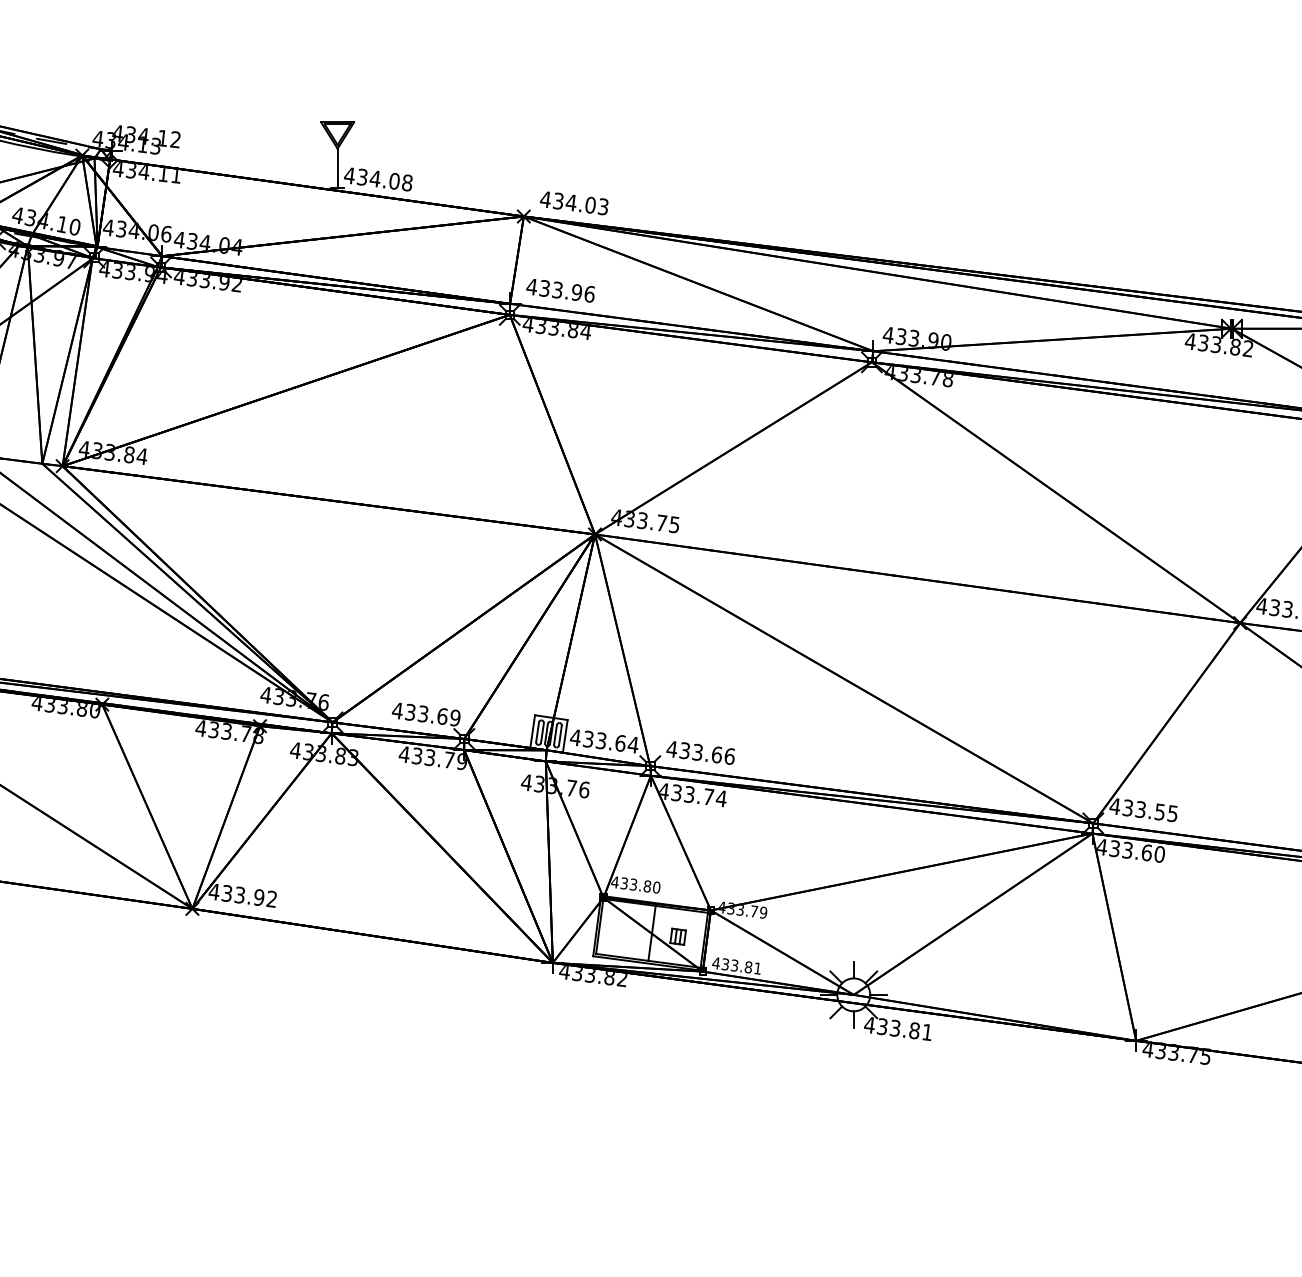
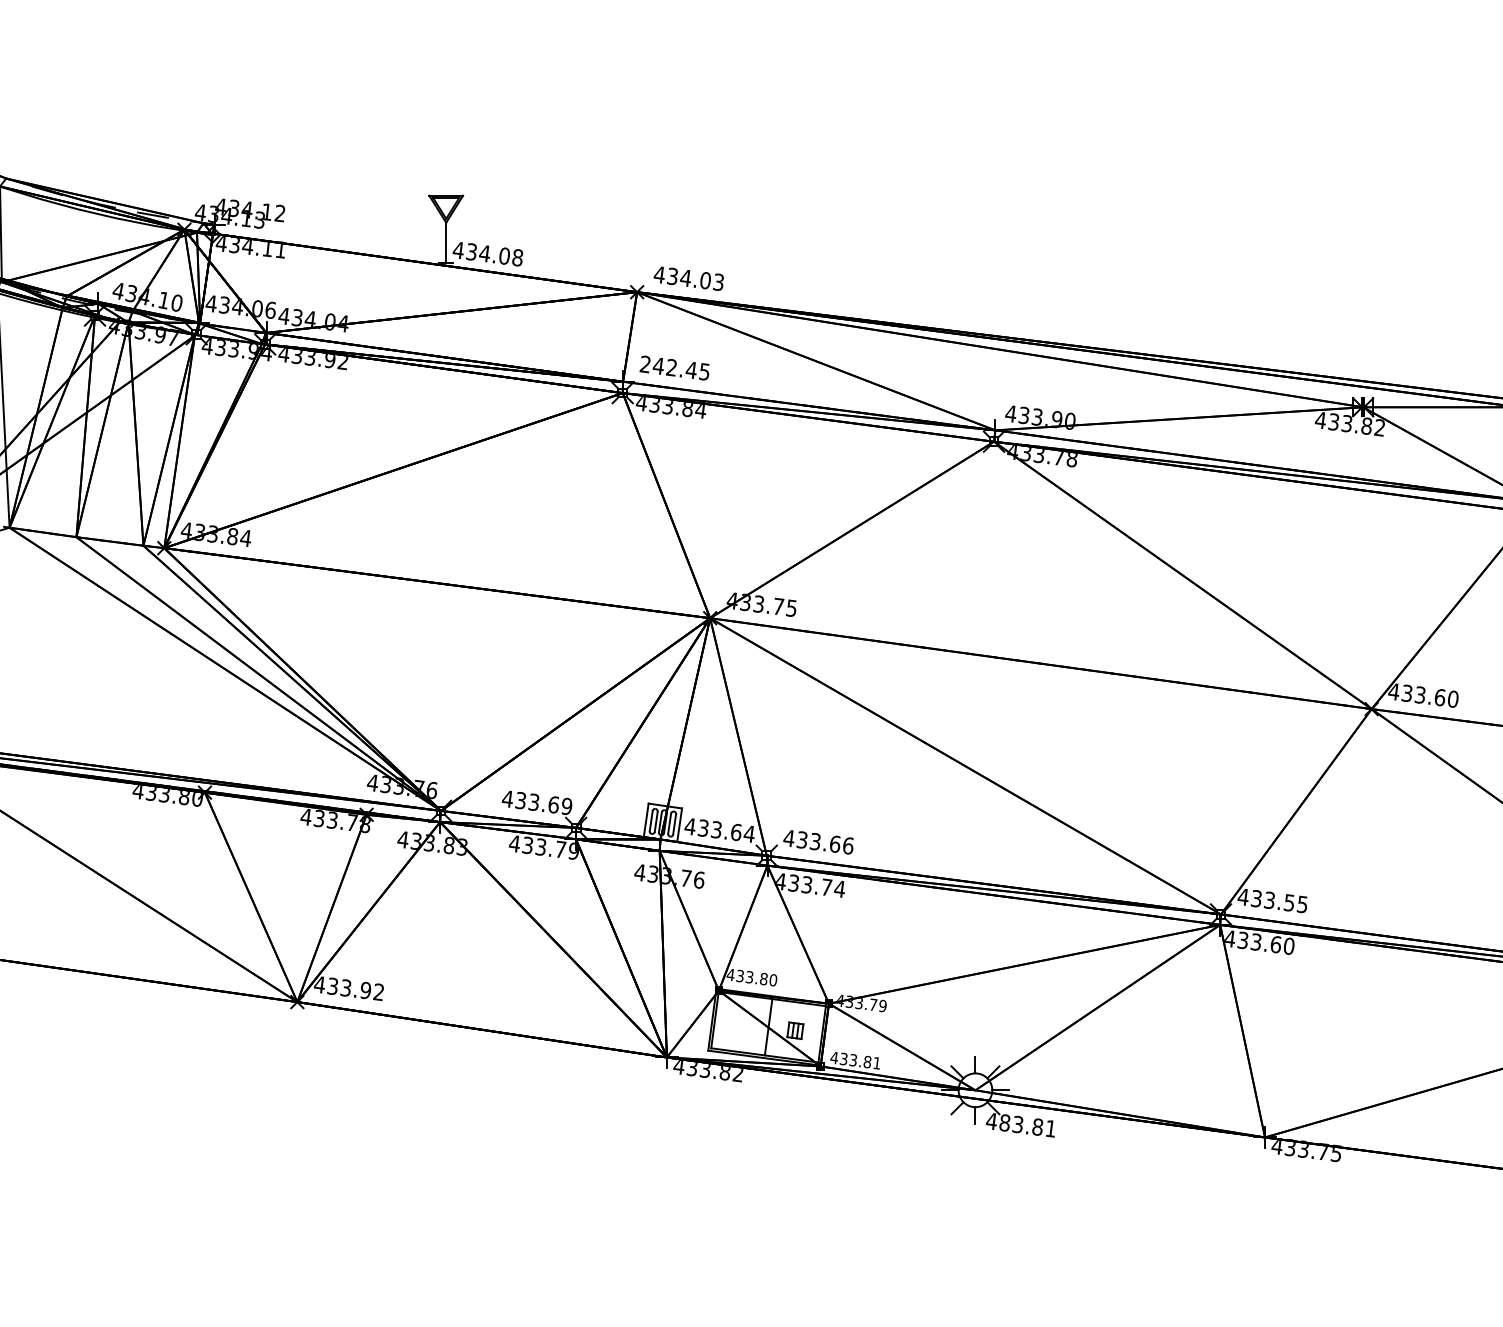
text: (560, 289) -> (674, 367), 433.96 -> 242.45
text: (882, 1026) -> (1004, 1122), 433.81 -> 483.81

